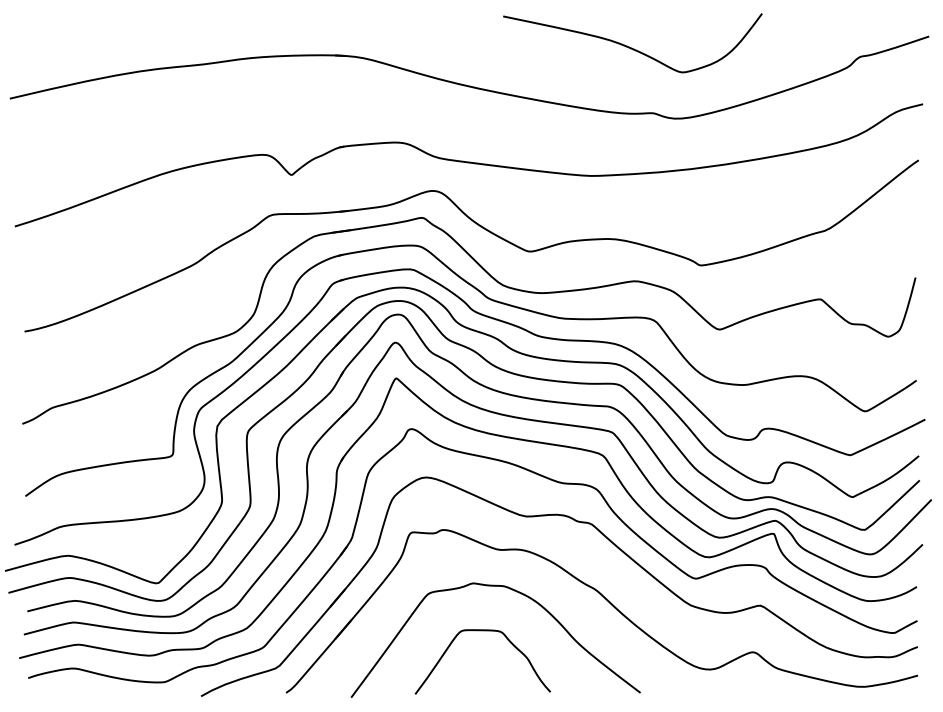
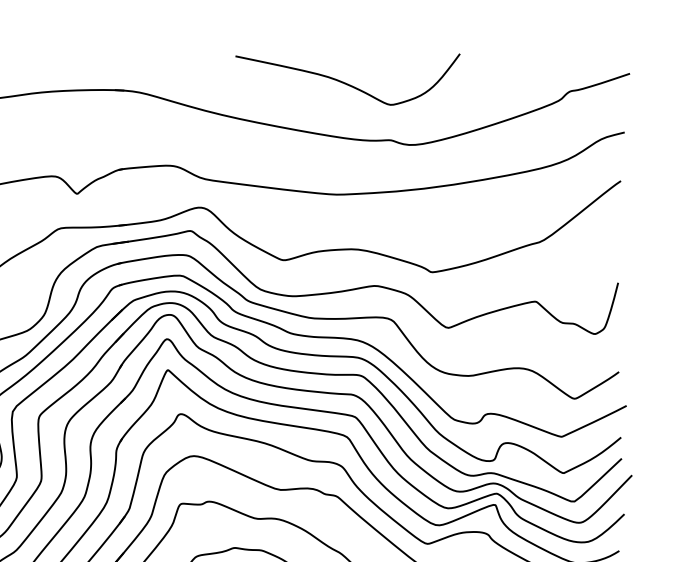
curve: (631, 47) -> (346, 83), moved

